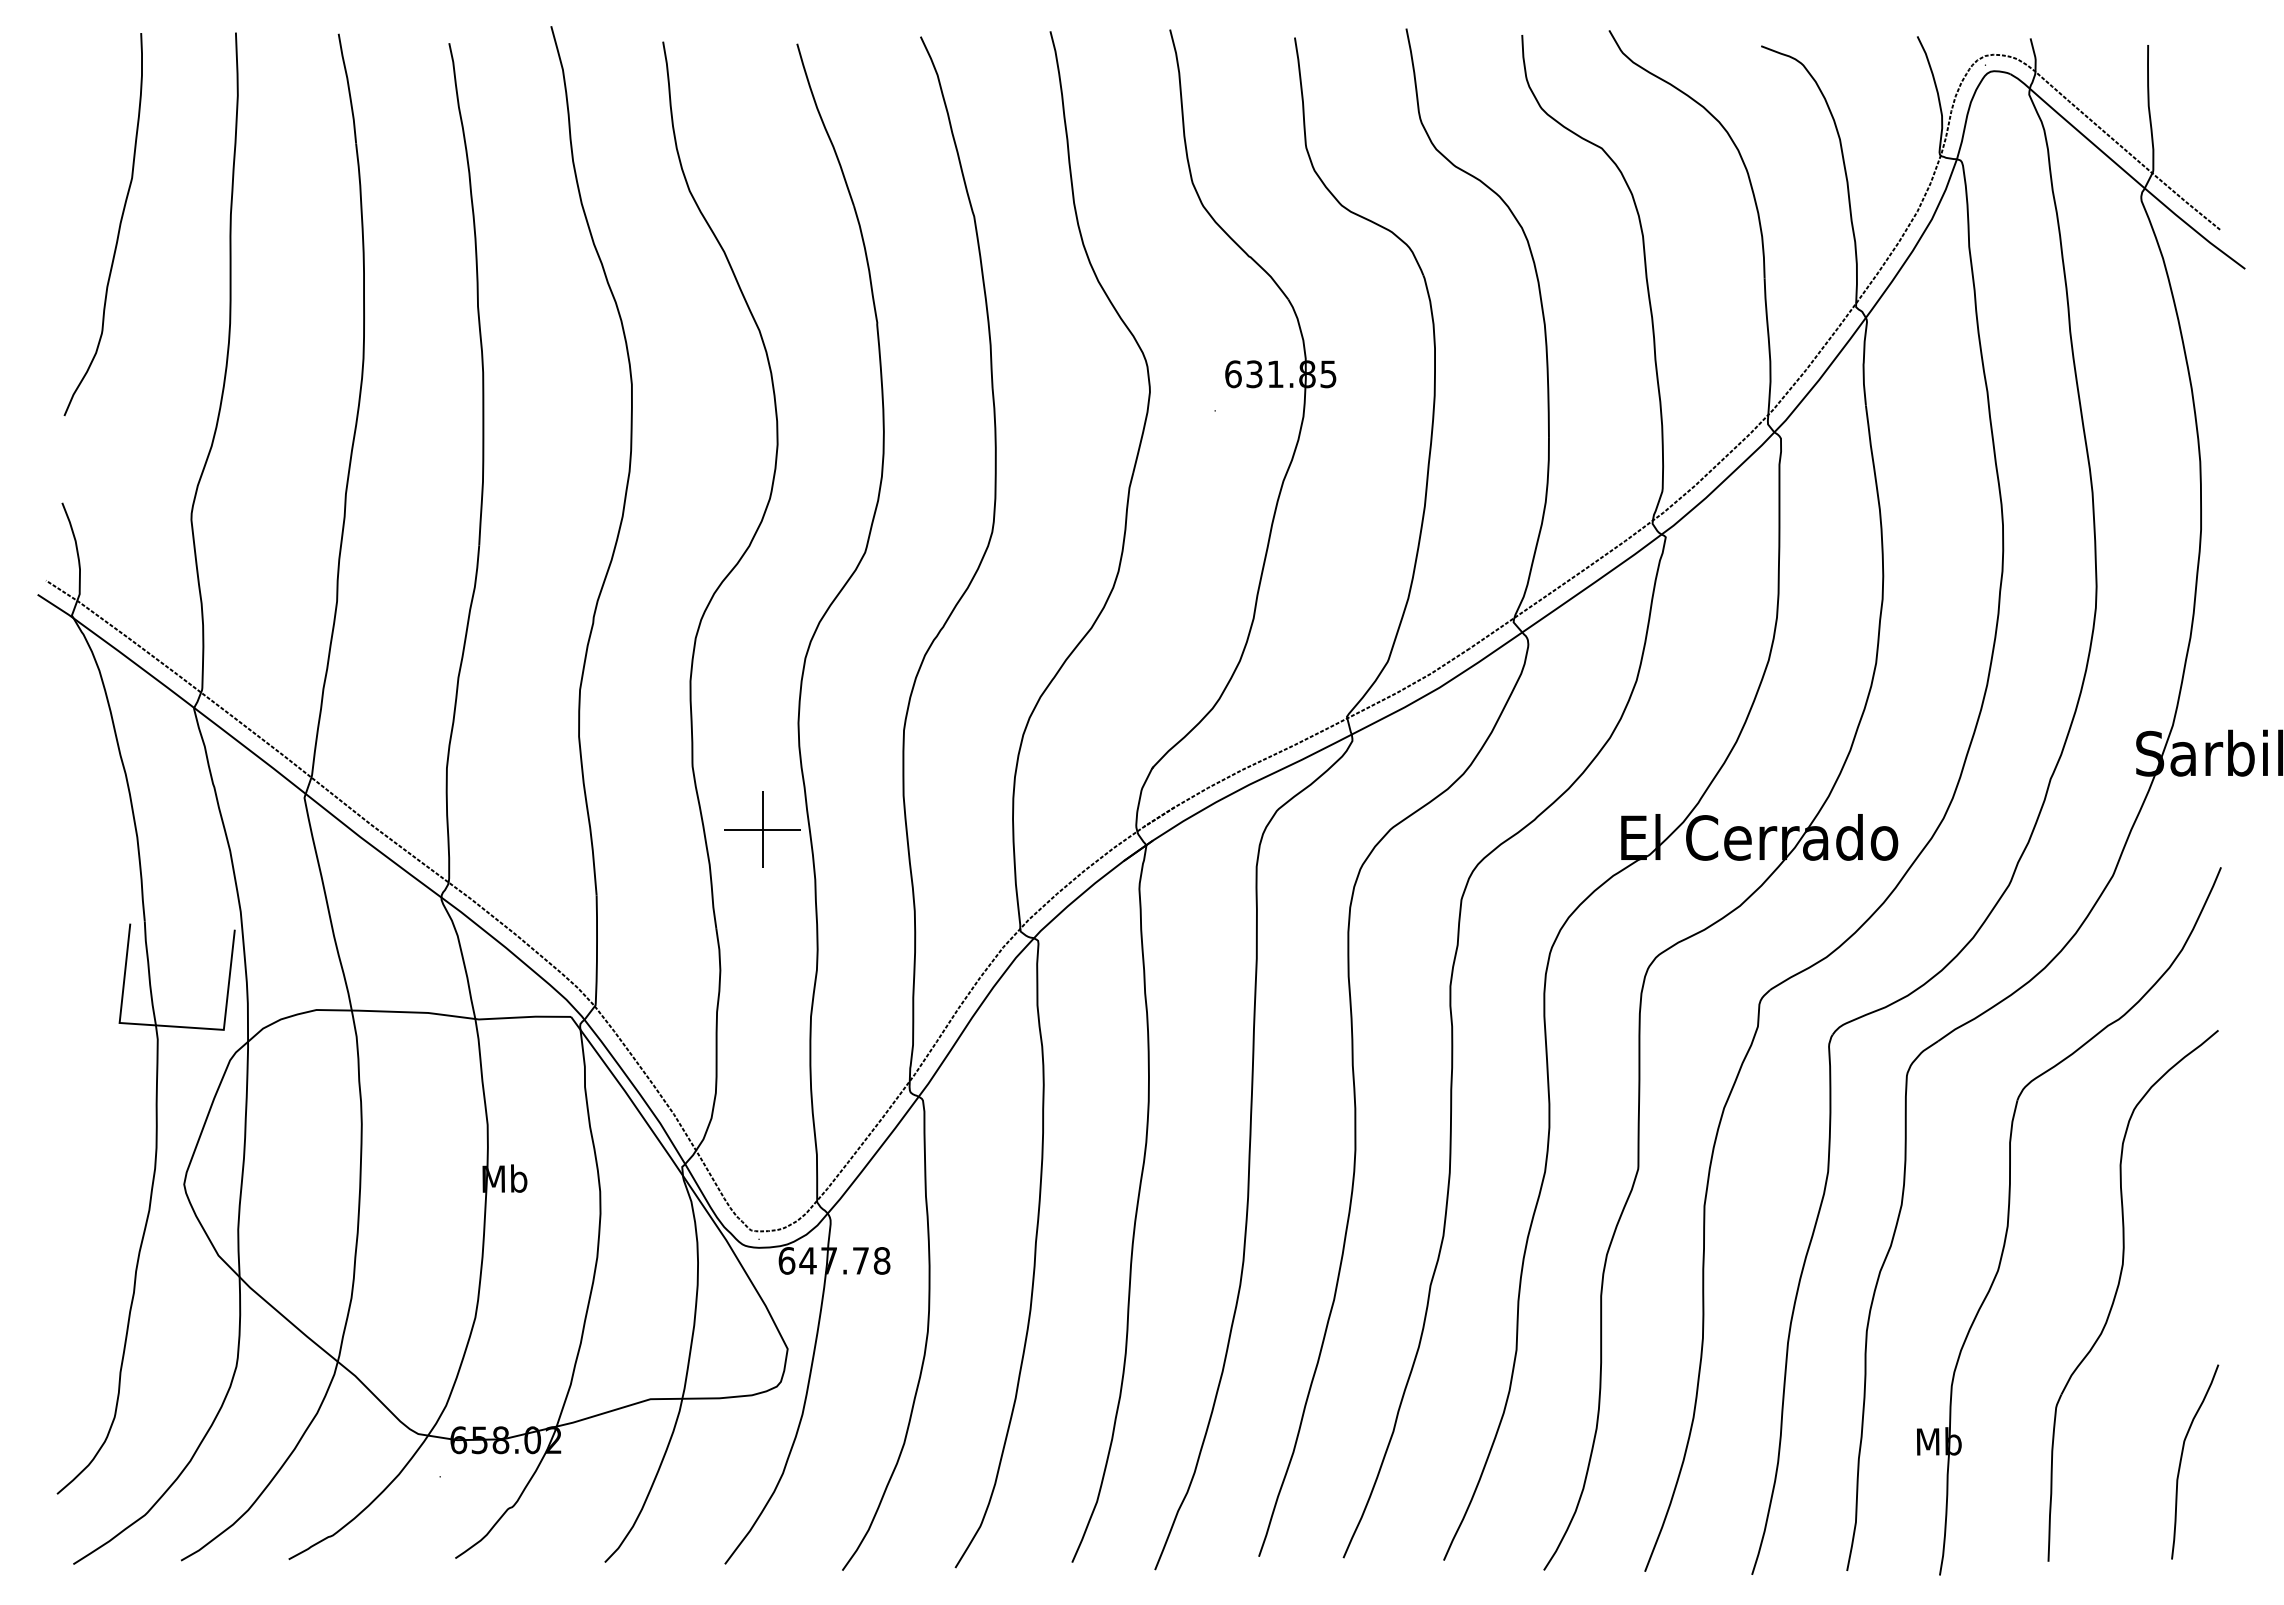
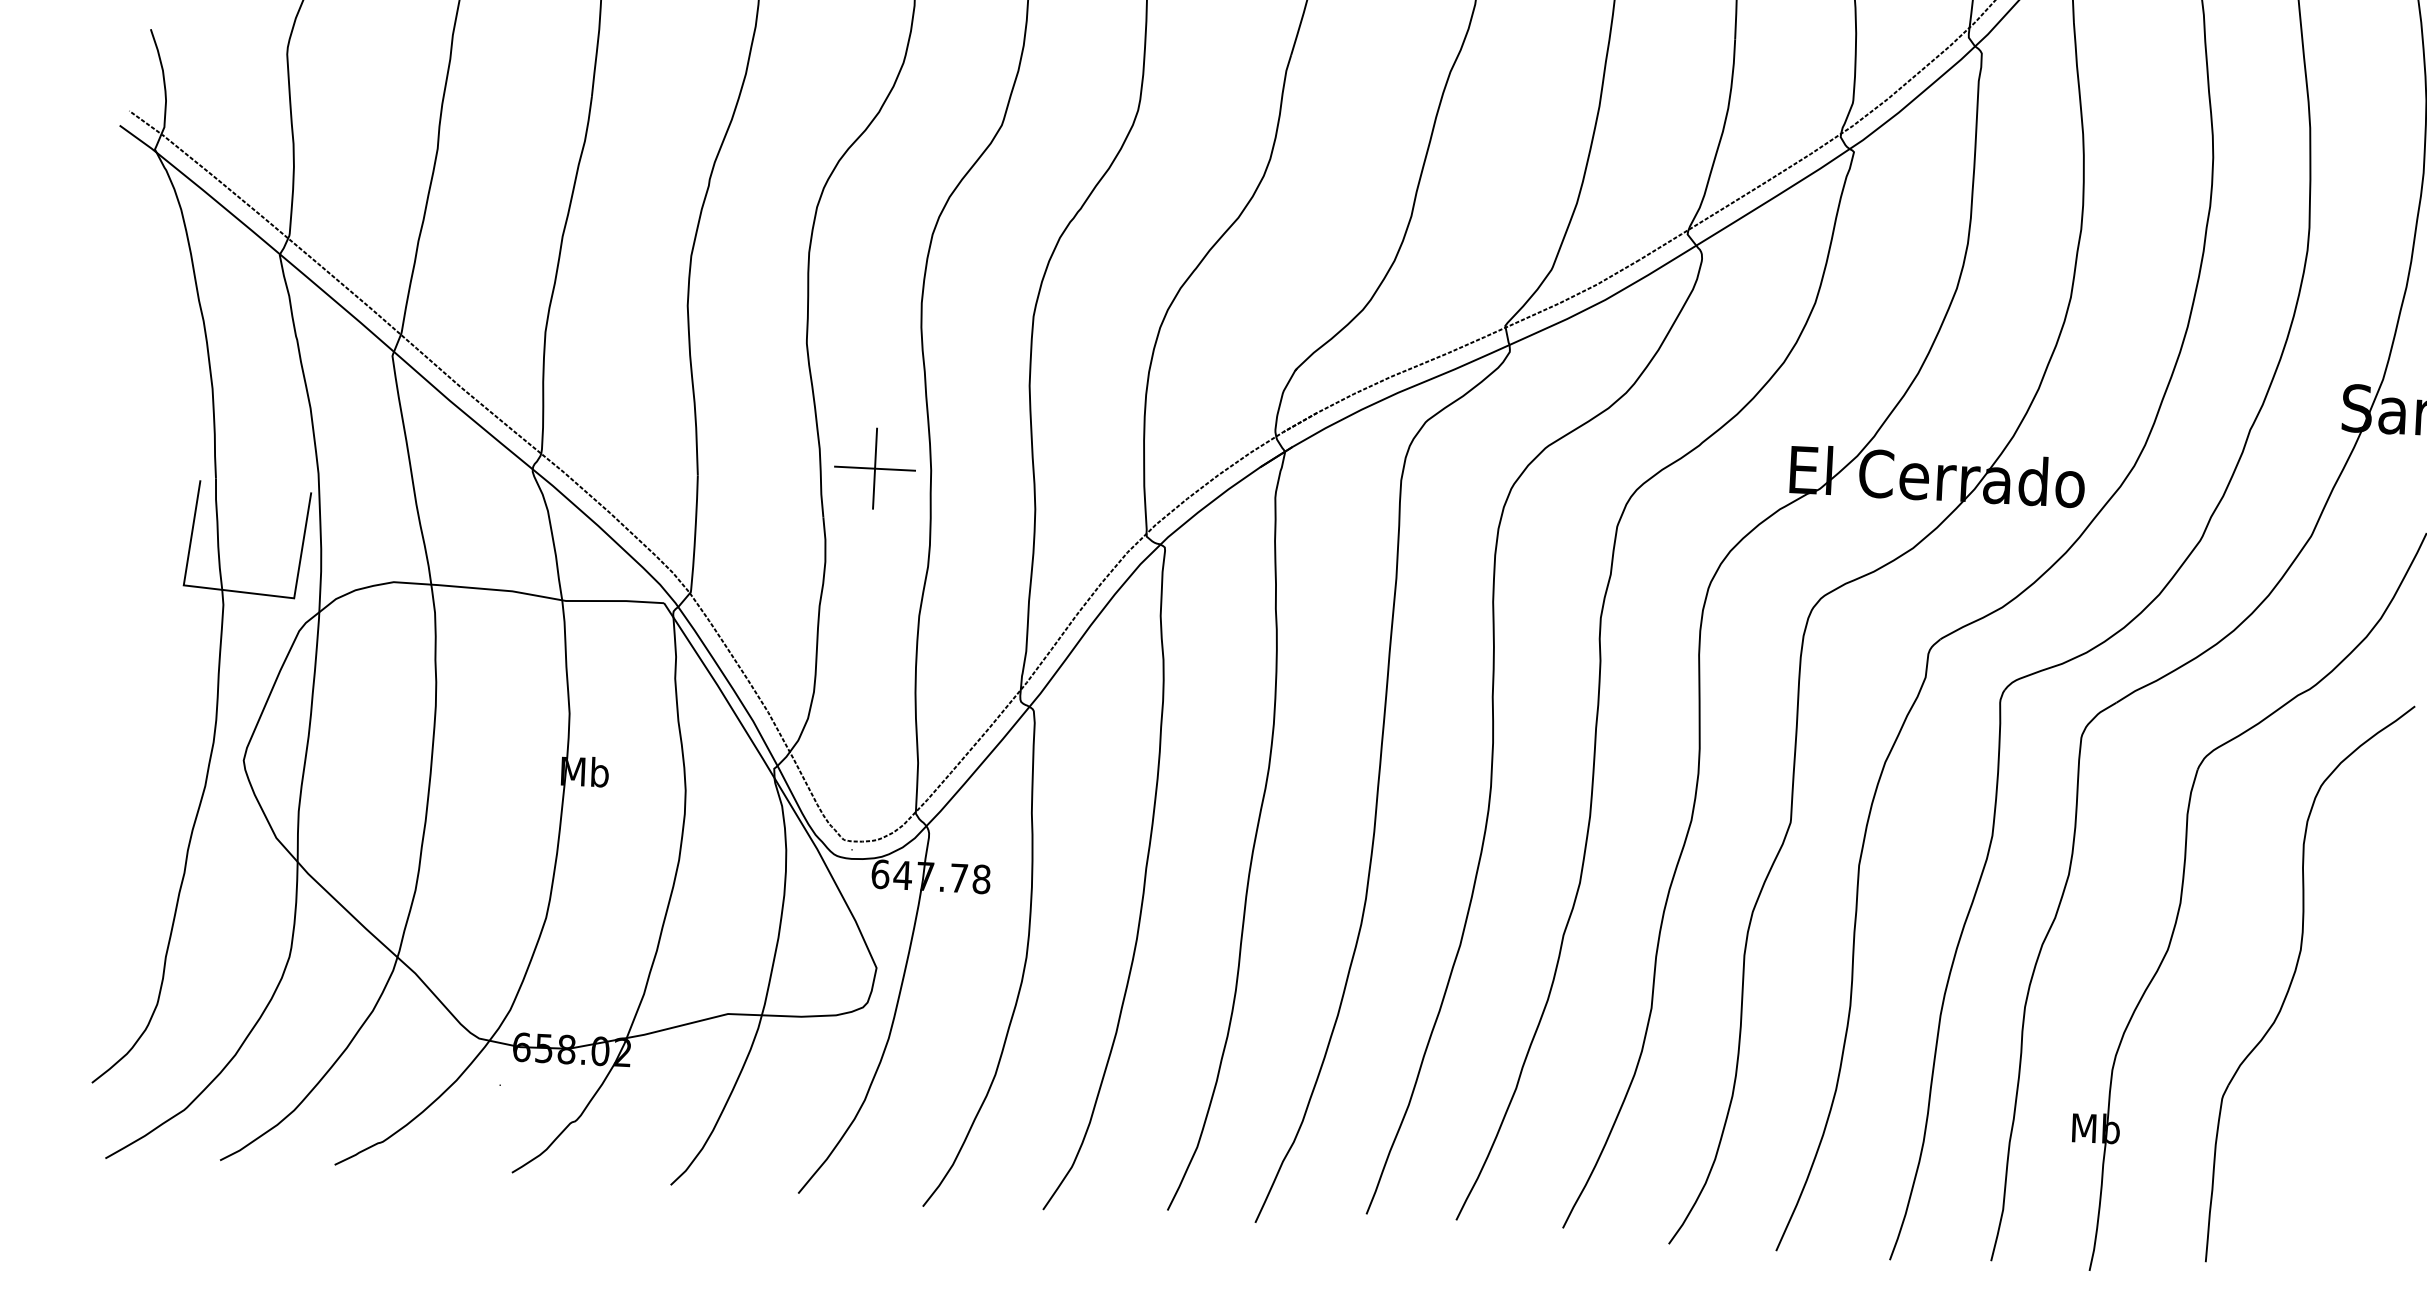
part: (762, 829) -> (875, 468), moved
curve: (2182, 1457) -> (2353, 1158), removed

